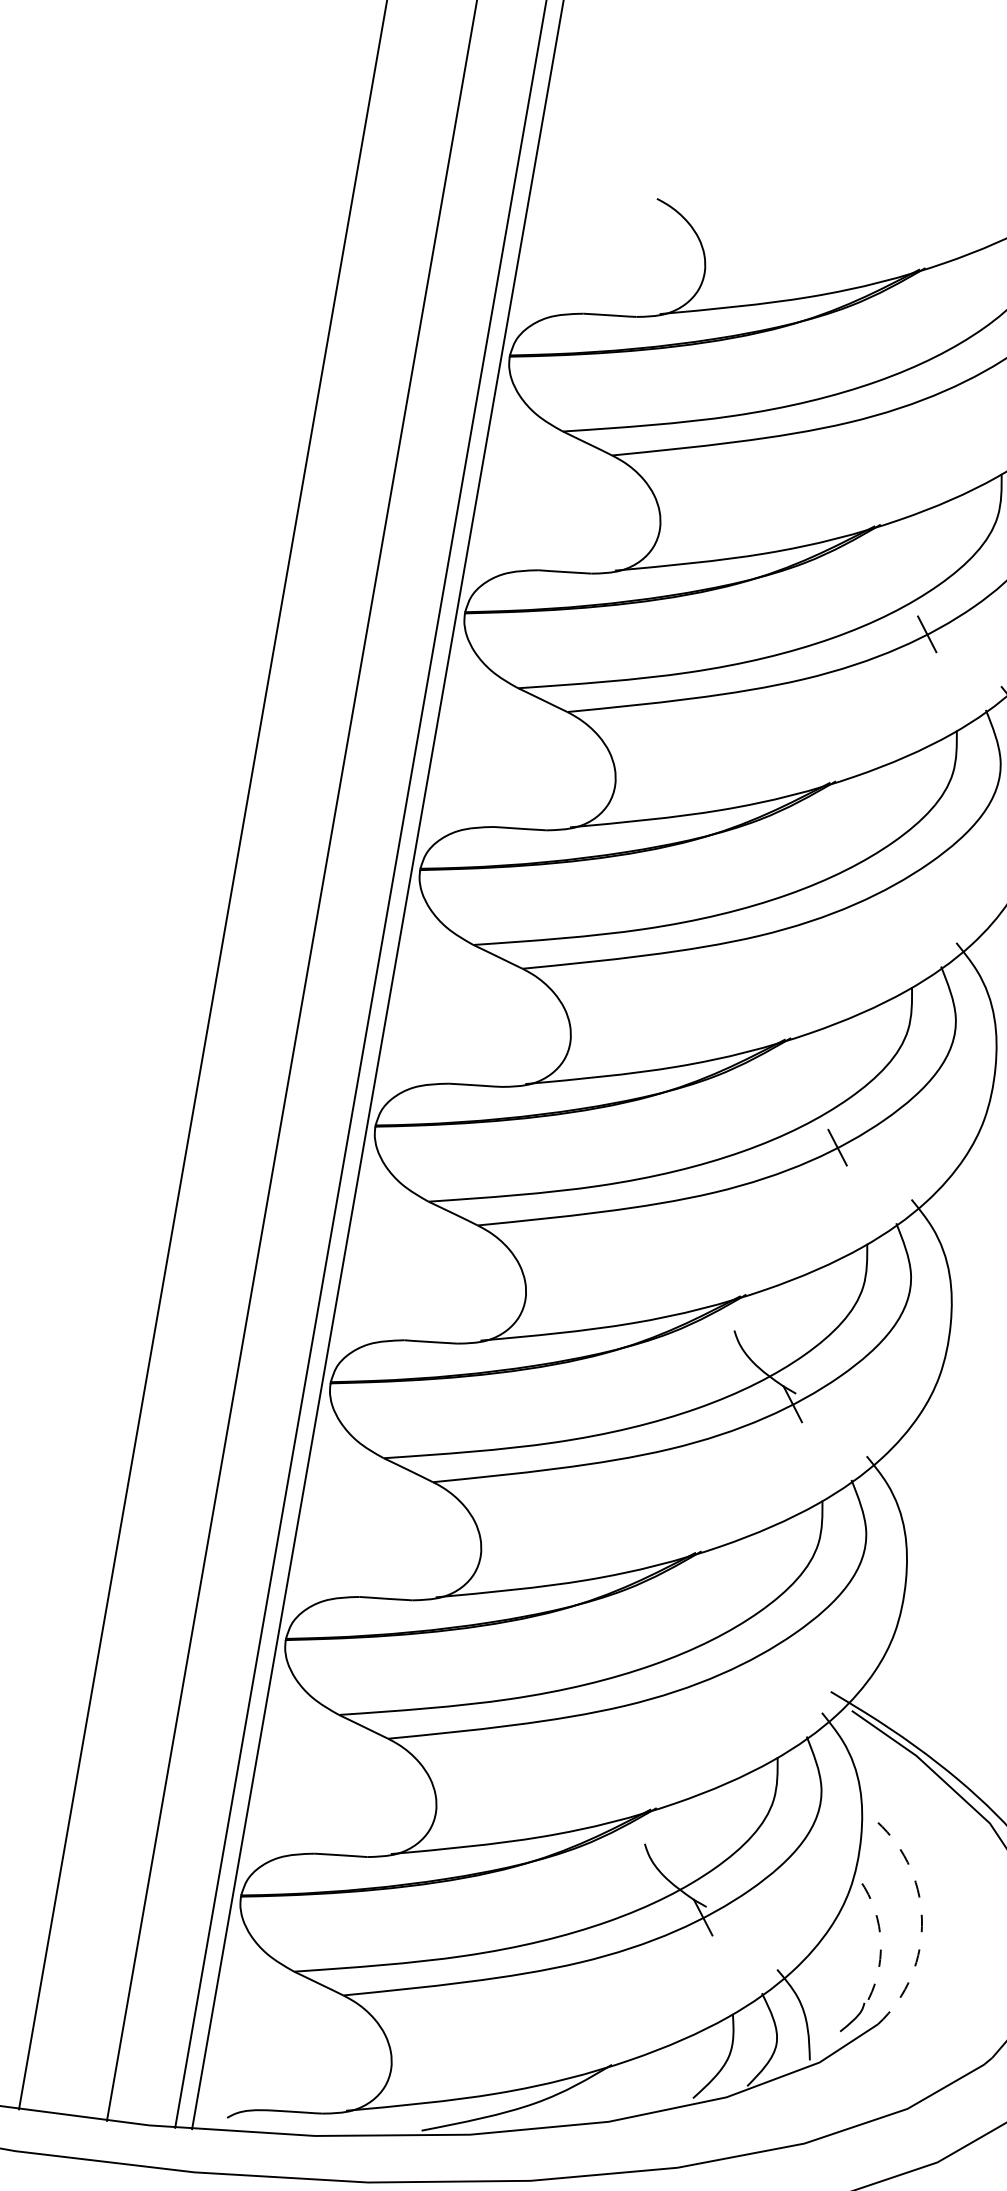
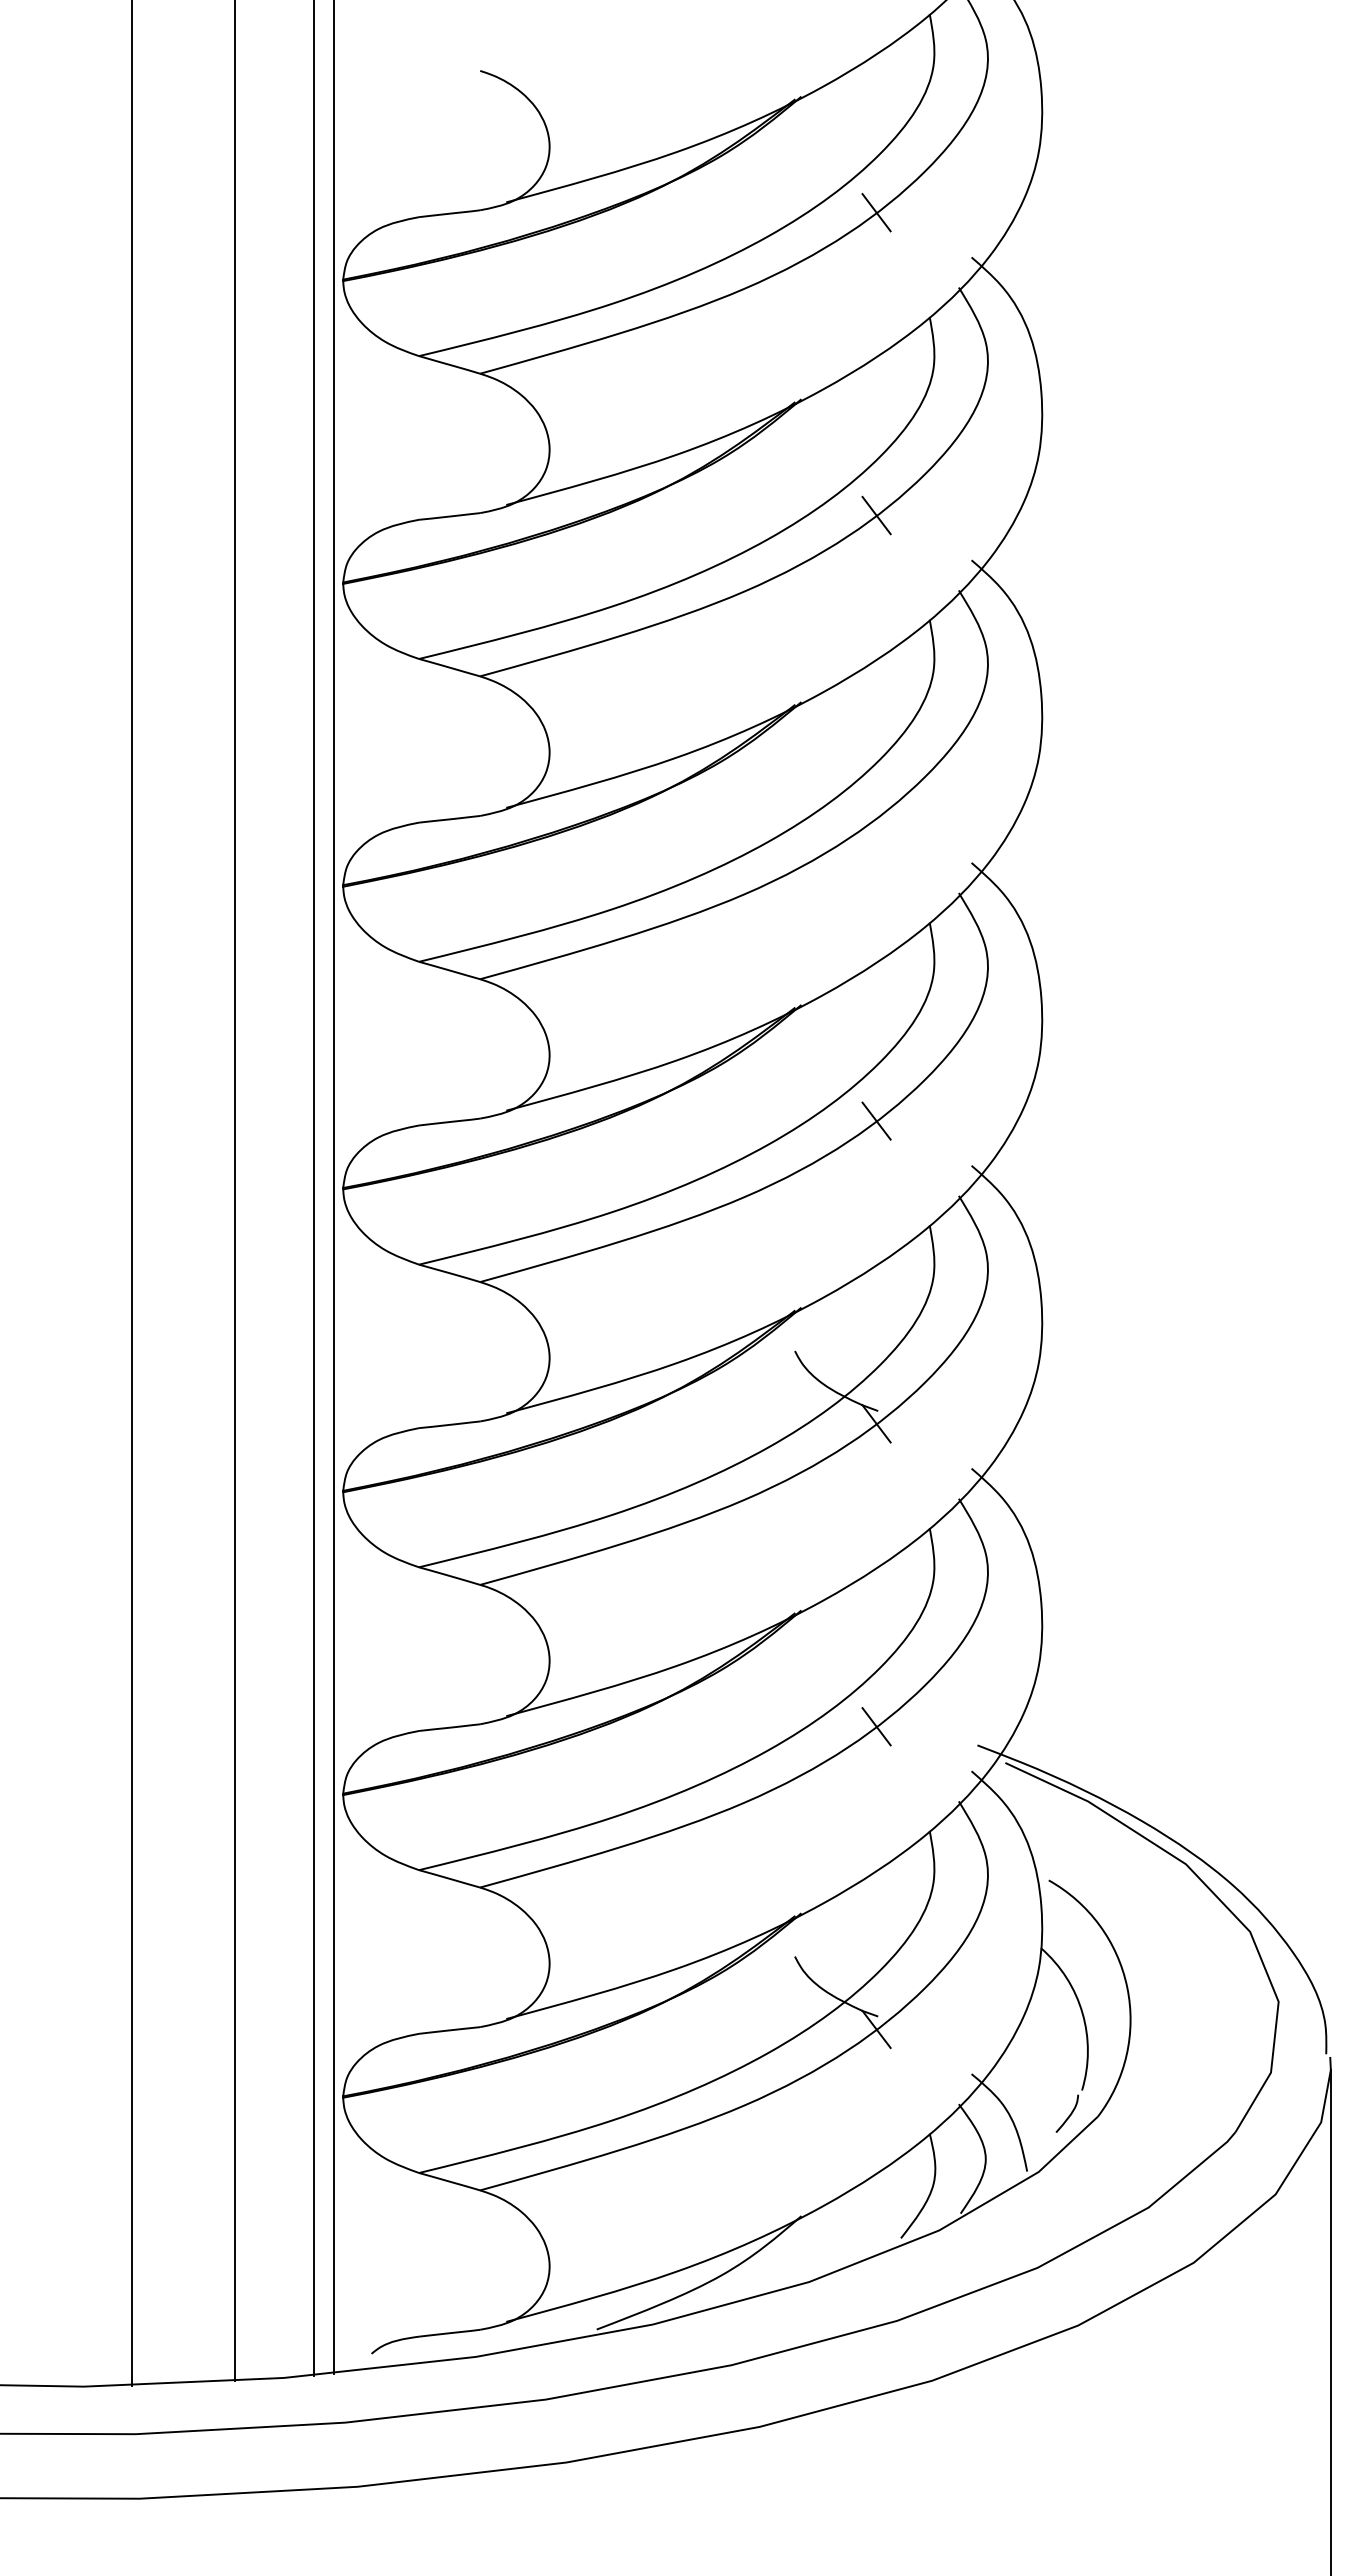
line: (971, 377) -> (876, 212), added
line: (747, 1660) -> (876, 1726), added
arc: (922, 1919) -> (1127, 1987), dashed -> solid
arc: (880, 1934) -> (1082, 2013), dashed -> solid

